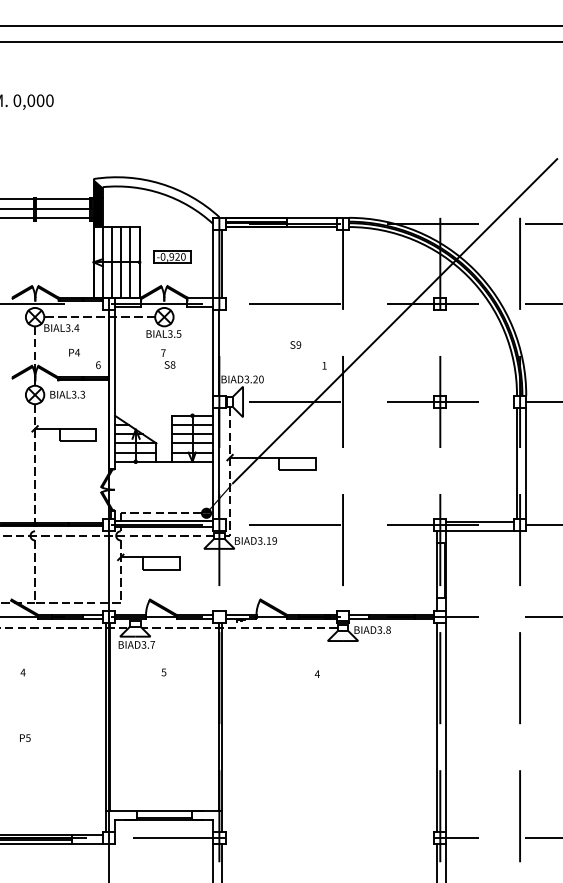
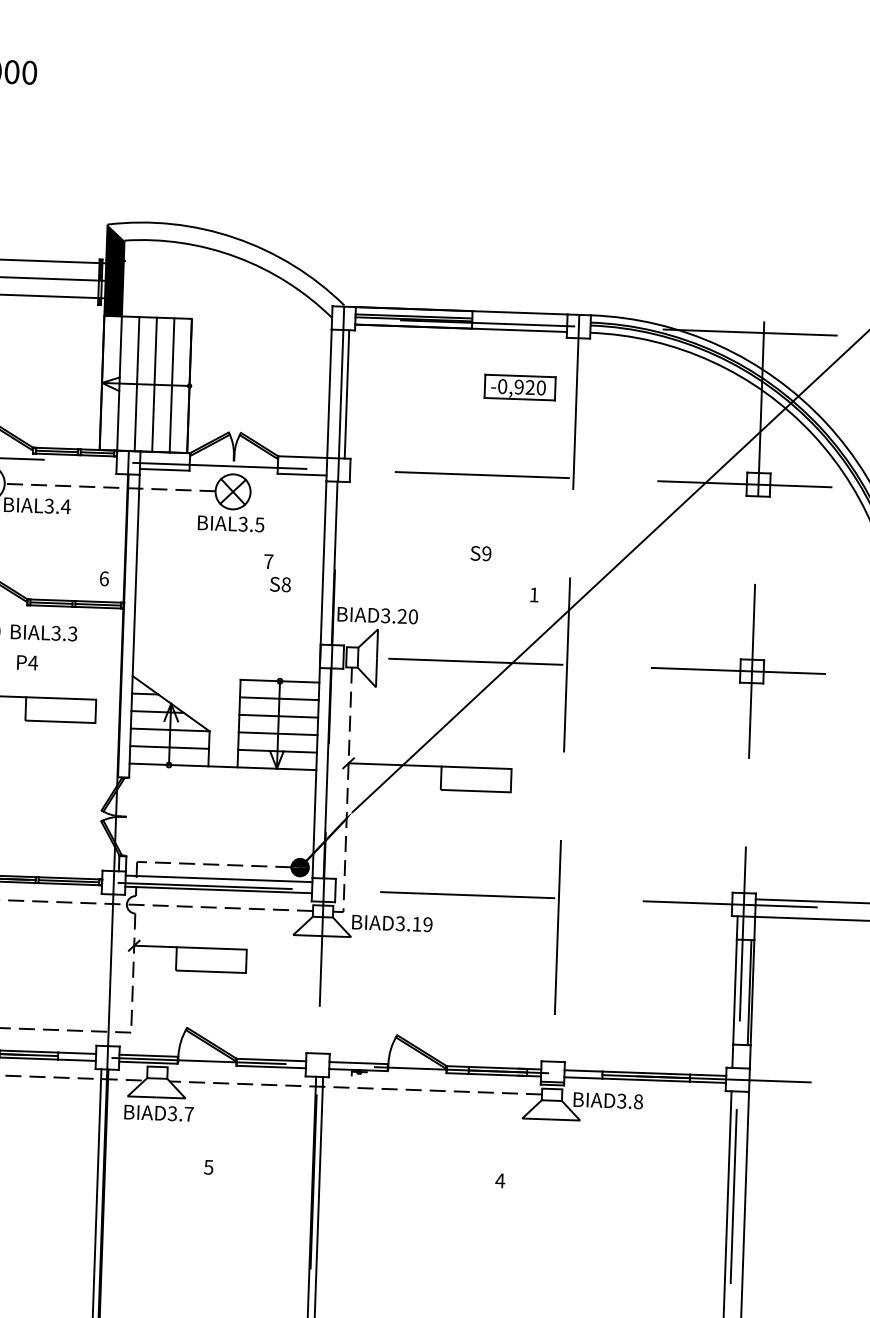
part: (172, 256) -> (520, 386), moved
text: (74, 352) -> (27, 662), moved
text: (168, 358) -> (278, 572), moved

